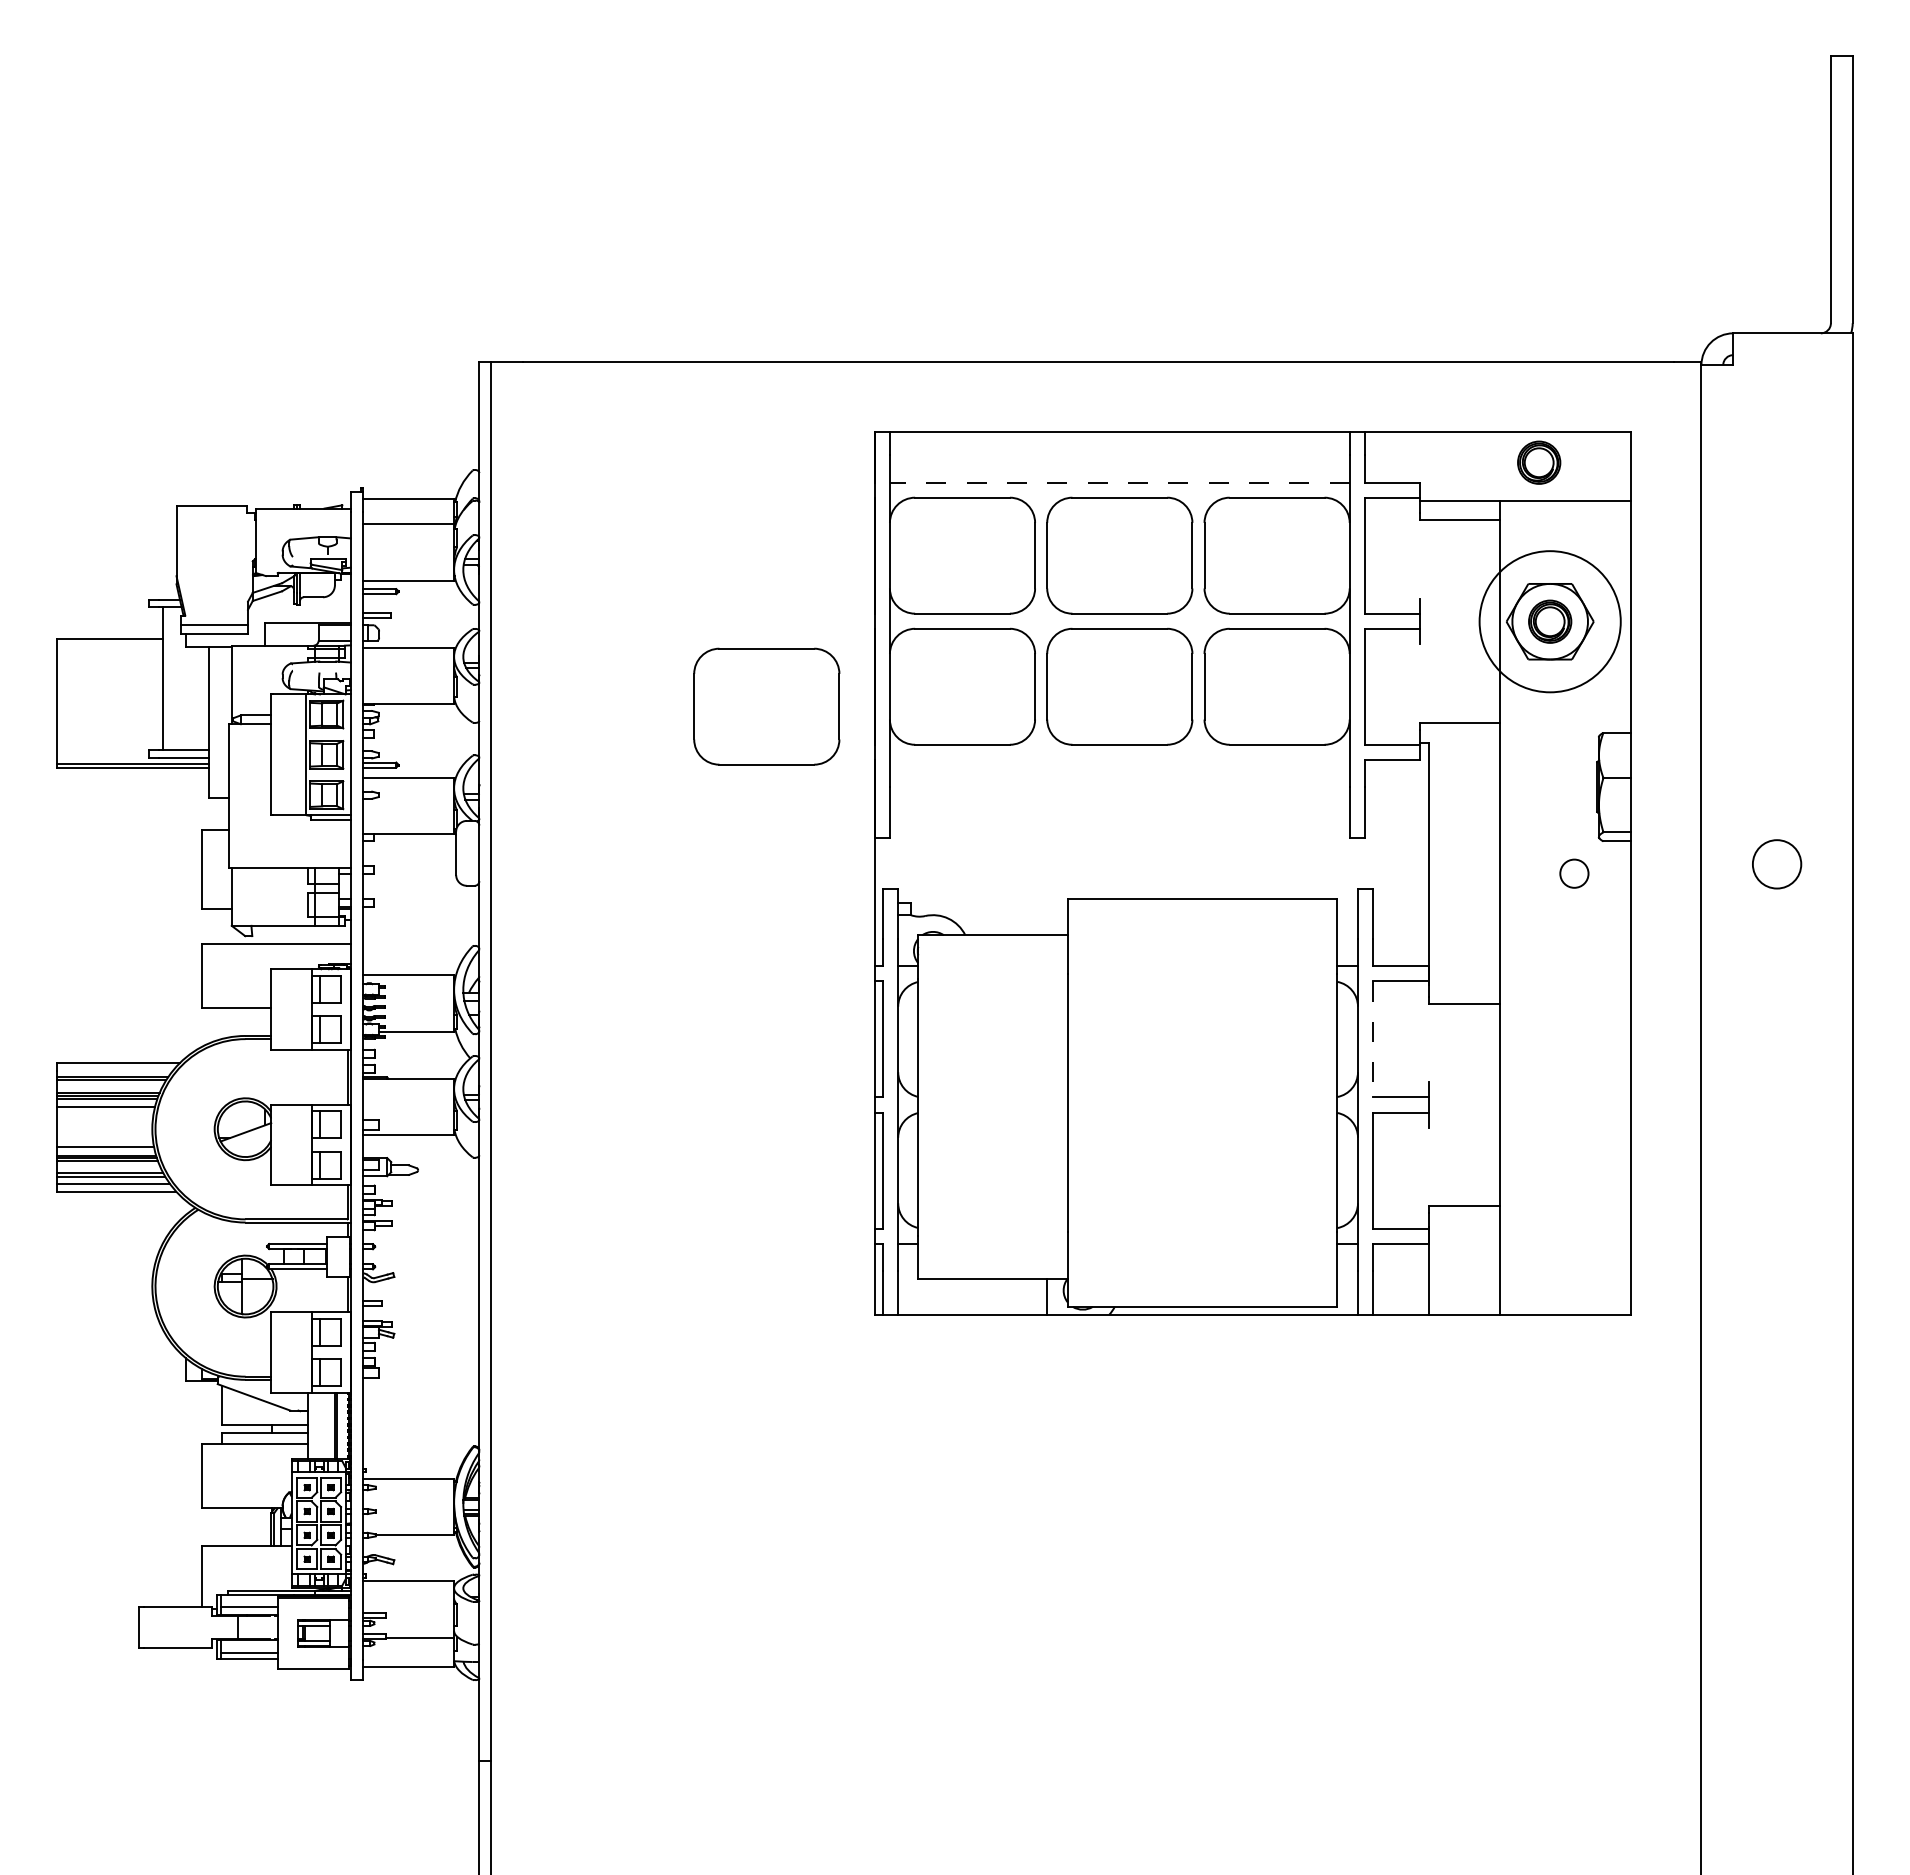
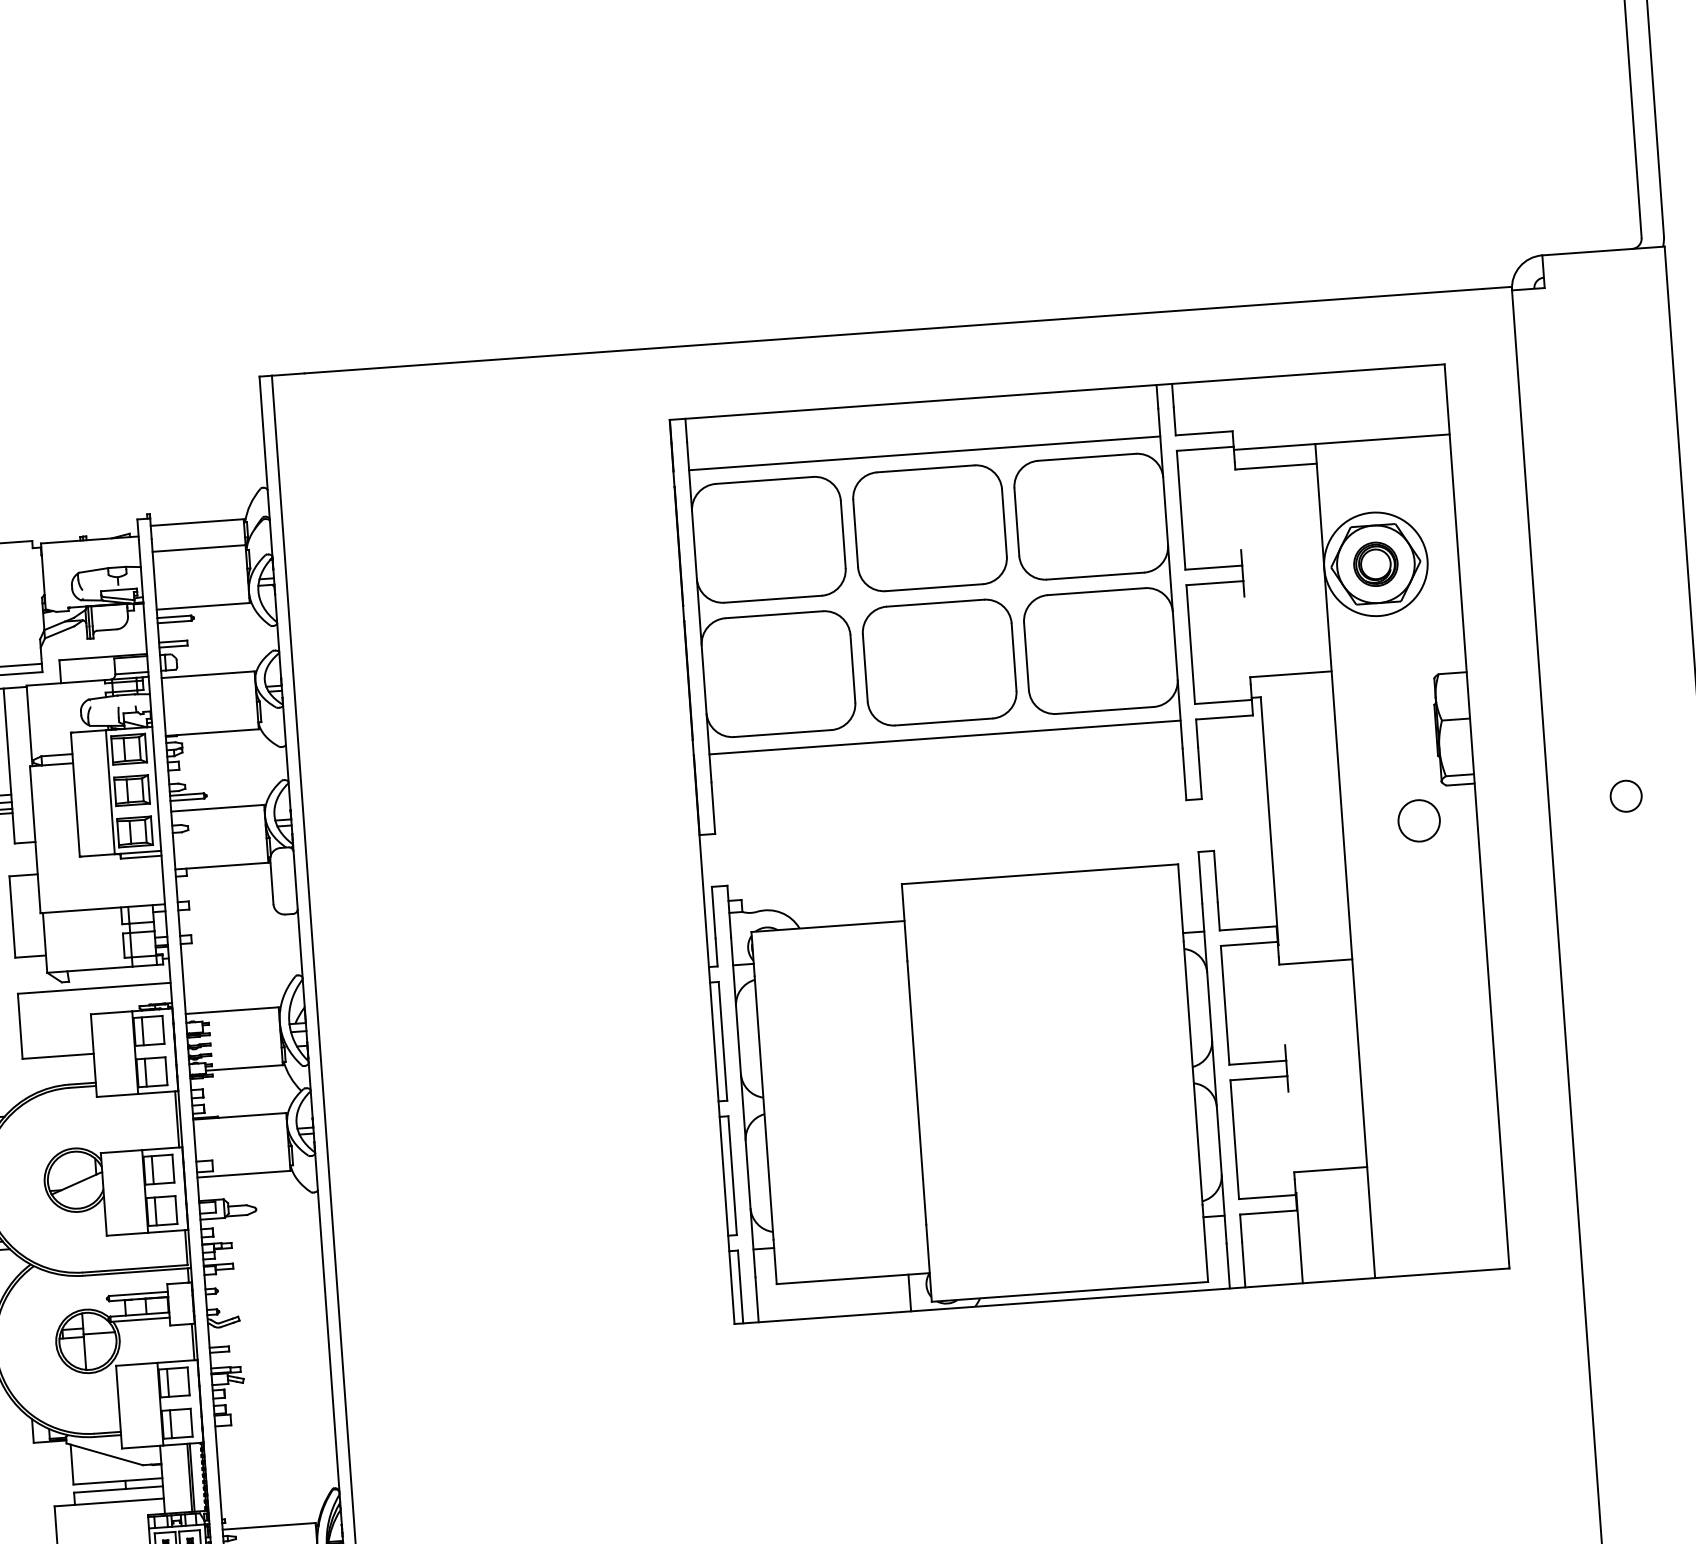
part: (1539, 462) -> (1353, 401), removed
line: (1119, 482) -> (924, 453), dashed -> solid
circle: (1549, 621) -> (1375, 564), size x0.71
part: (766, 706) -> (579, 708), removed
line: (1119, 759) -> (944, 737), added
circle: (1776, 864) -> (1625, 796), size x0.62
circle: (1574, 873) -> (1419, 820), size x1.43
line: (1373, 1039) -> (1225, 1005), dashed -> solid

